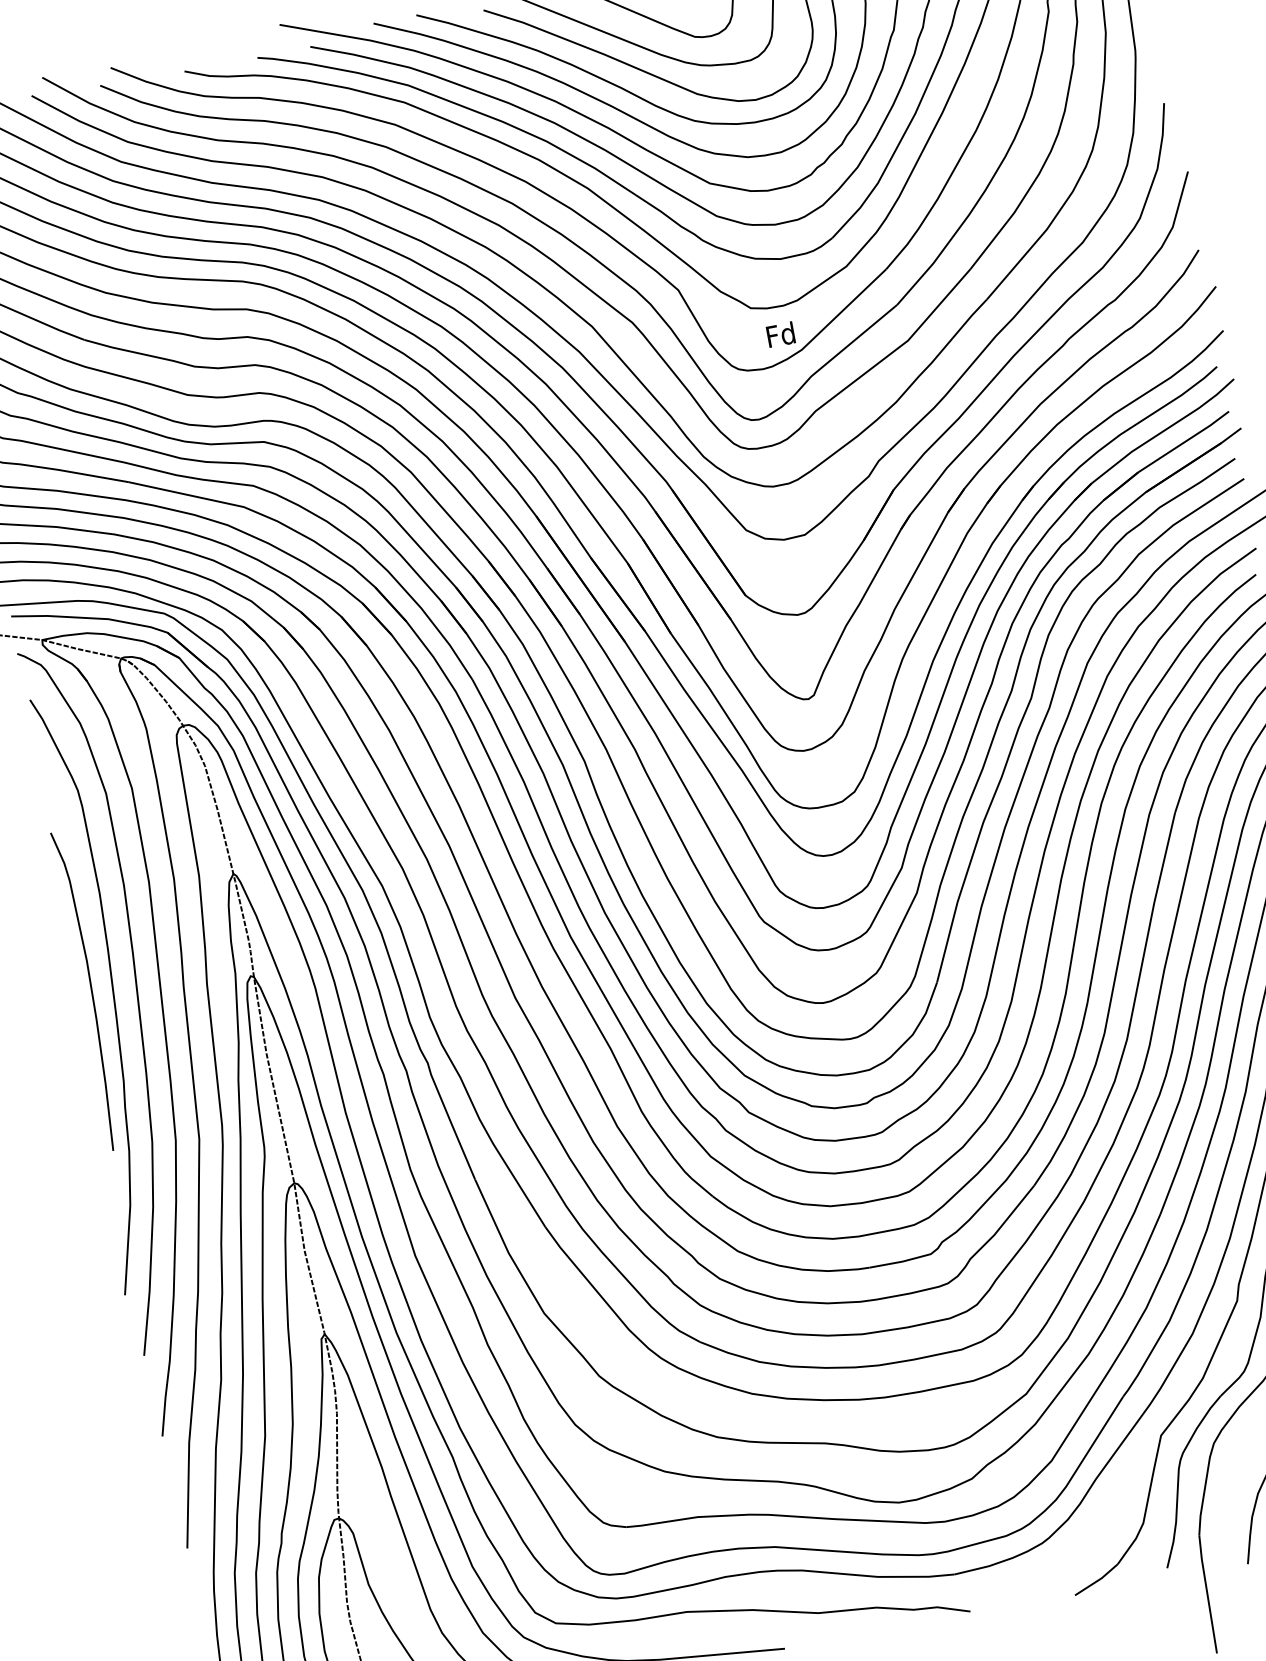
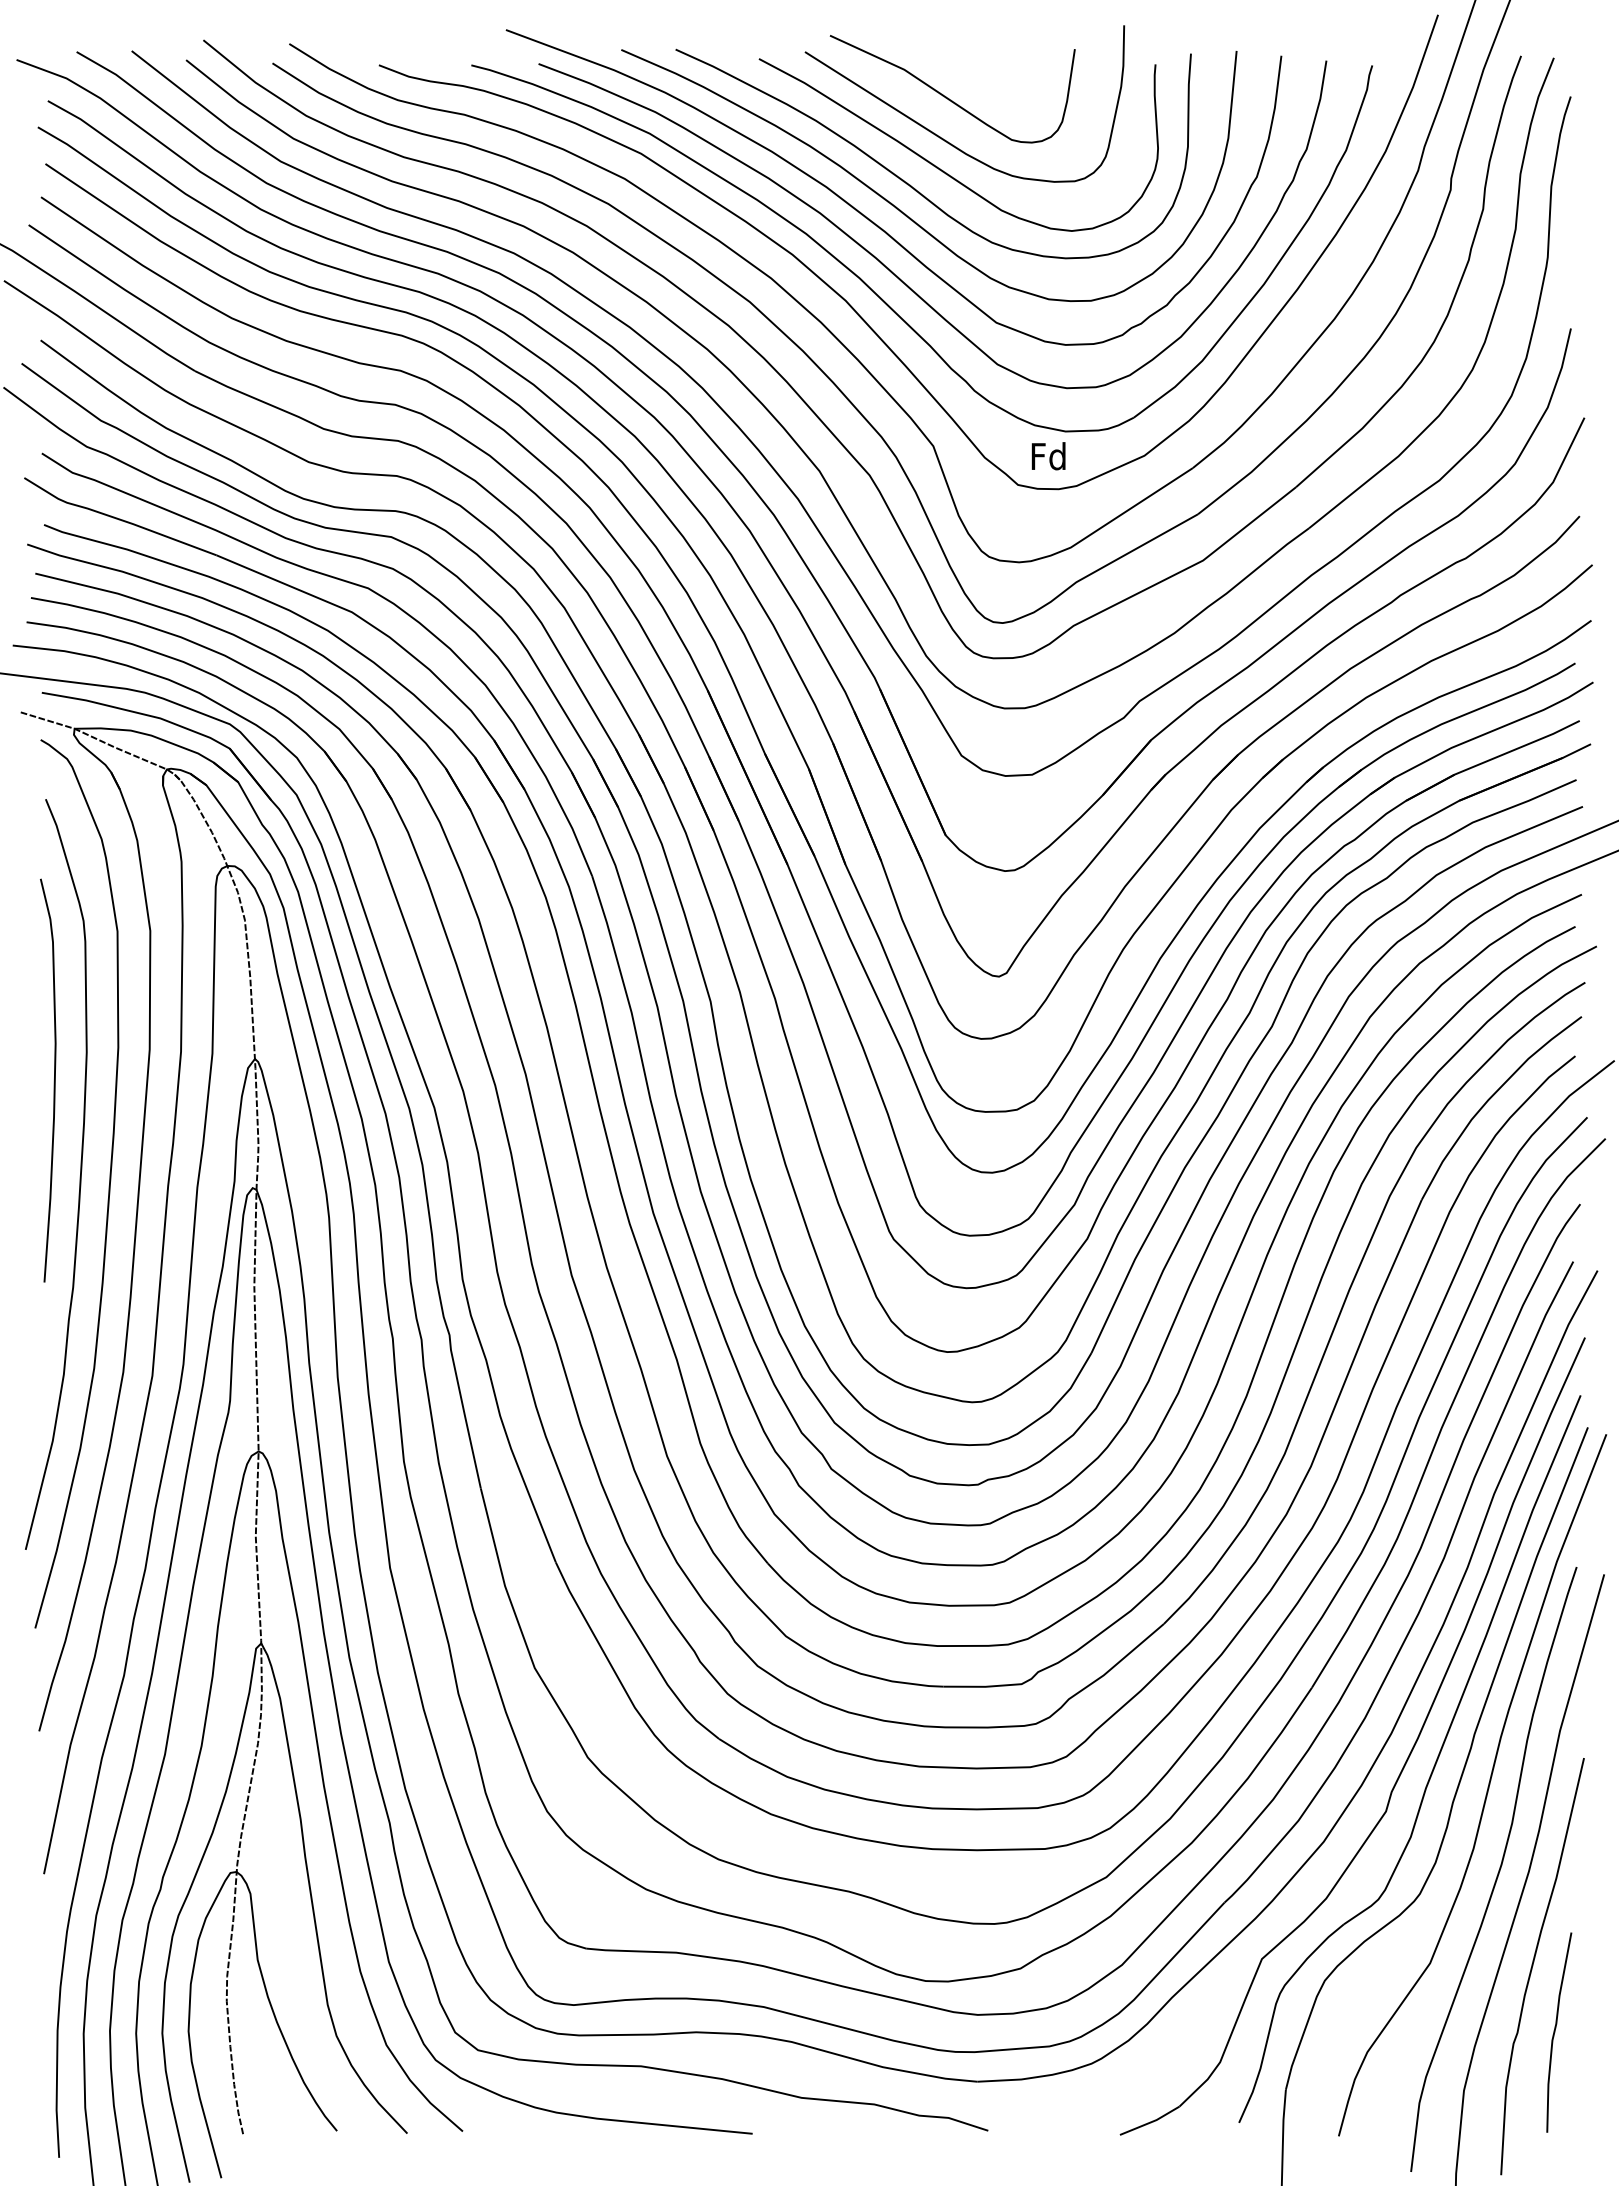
text: (780, 334) -> (1048, 456), moved
curve: (90, 990) -> (53, 1081), moved

